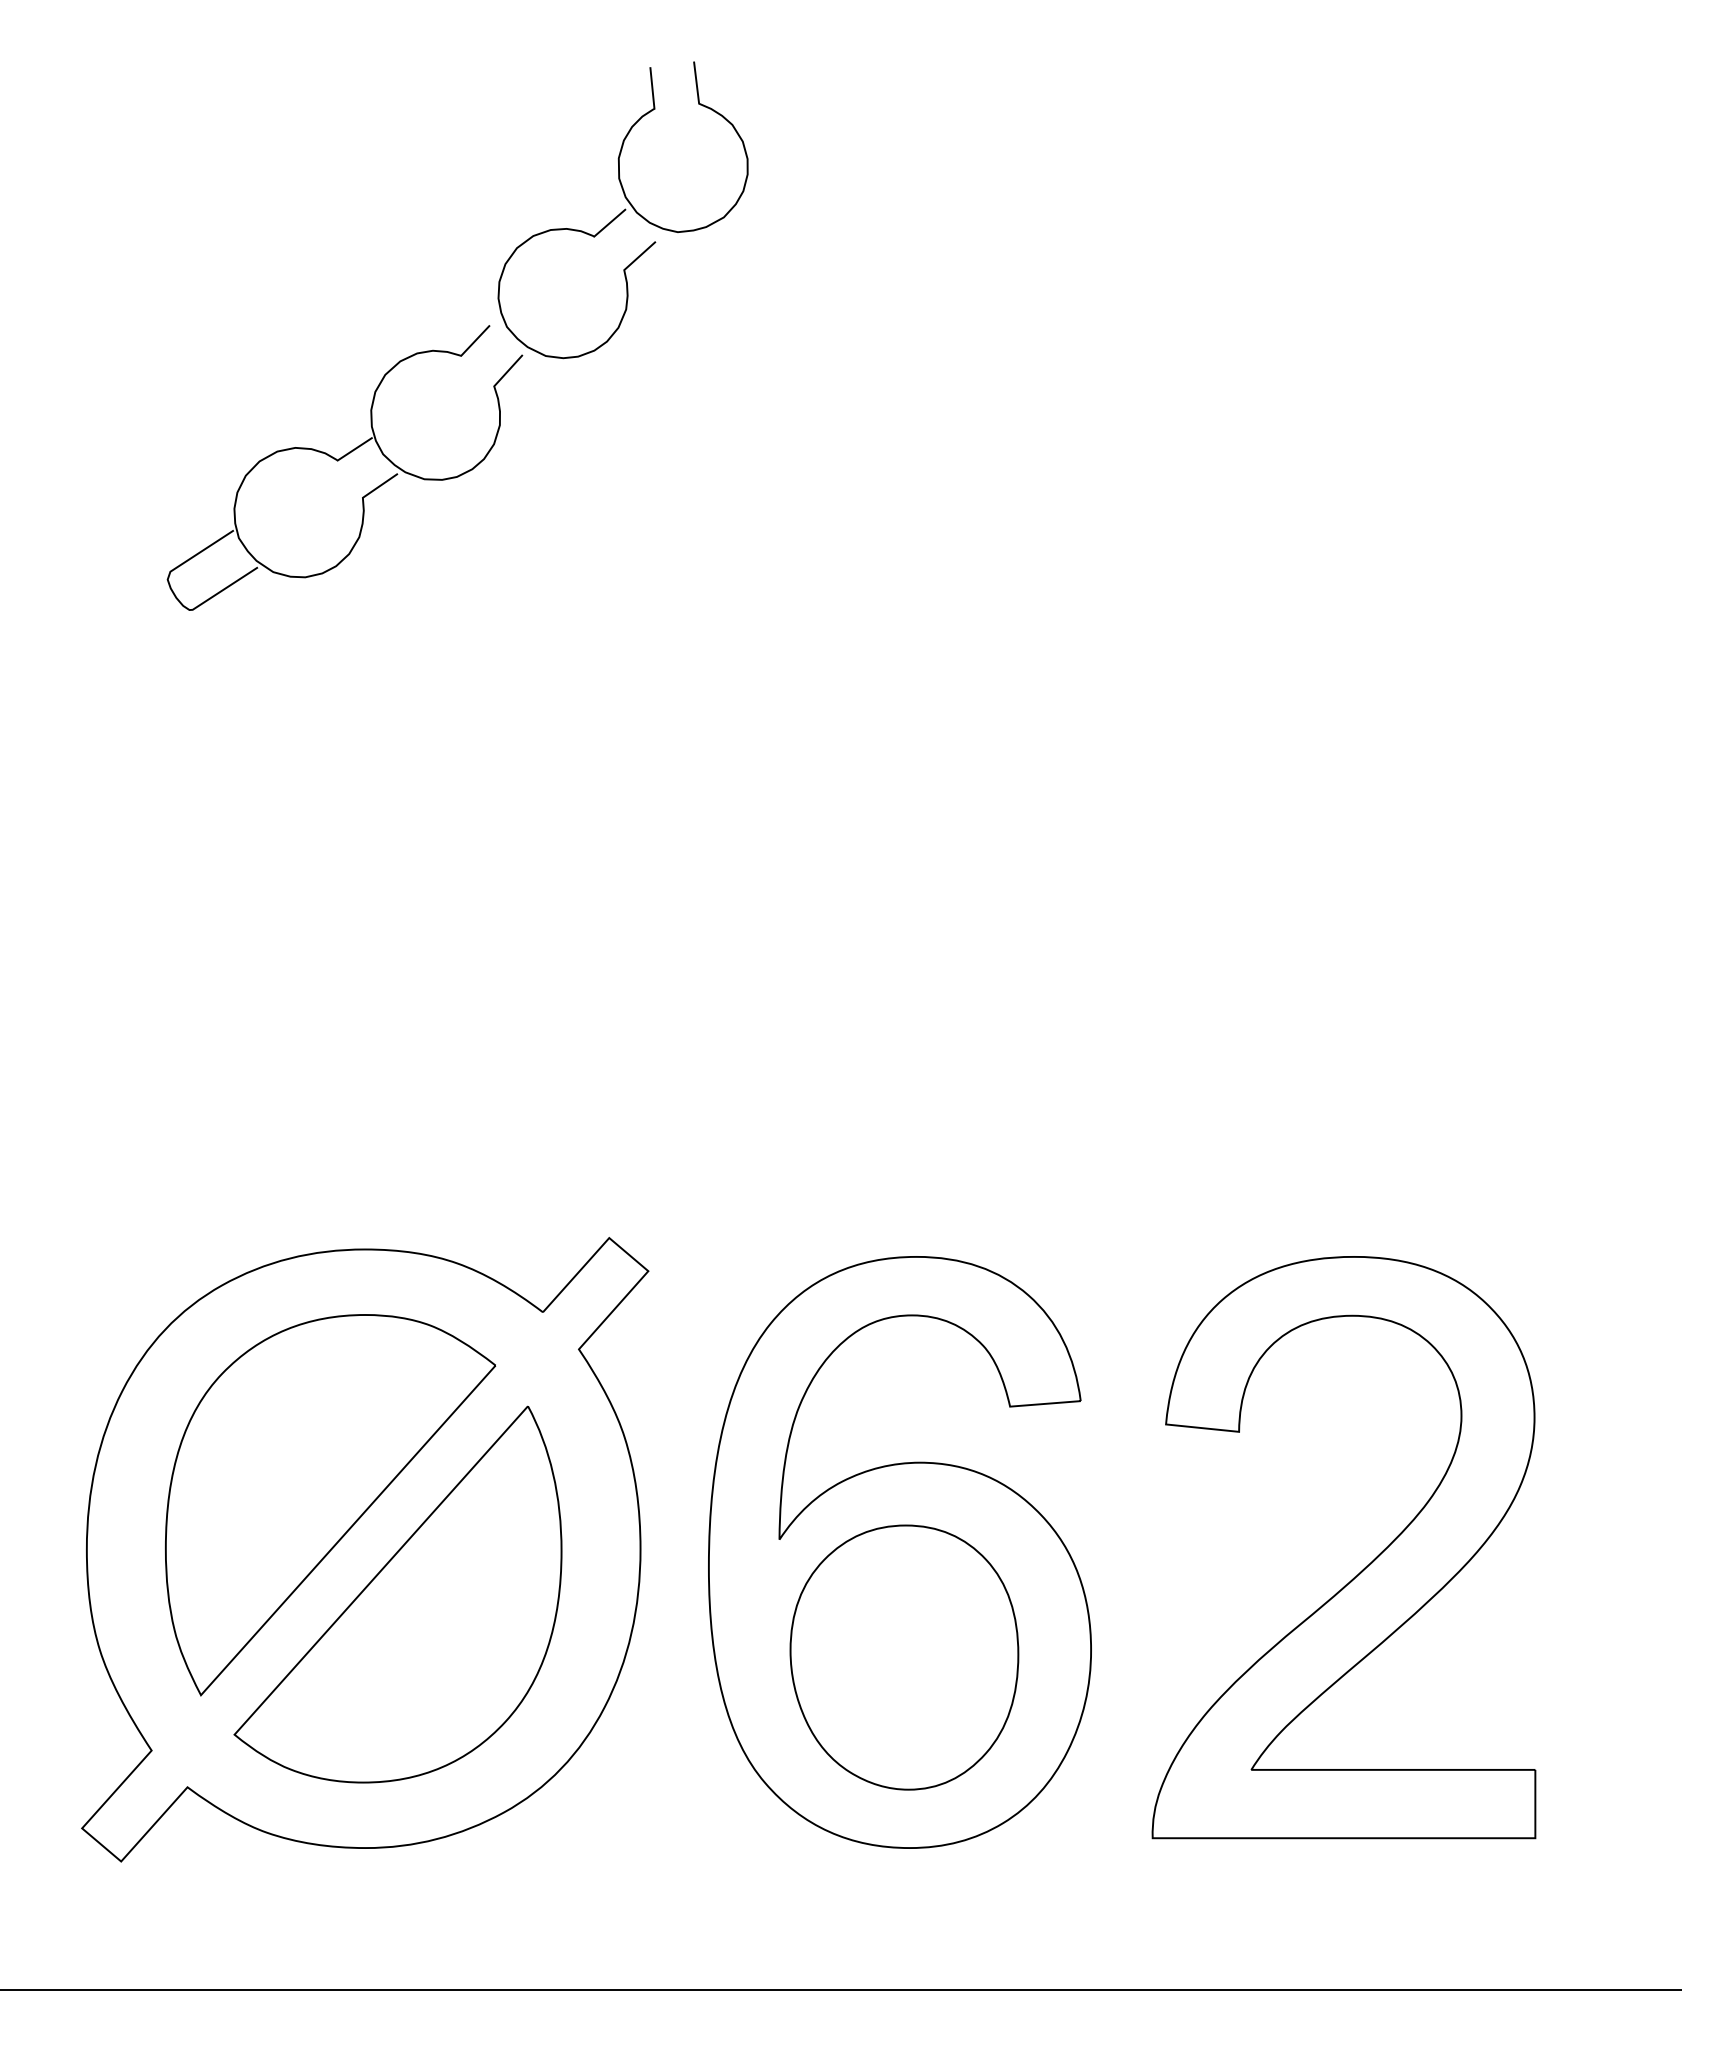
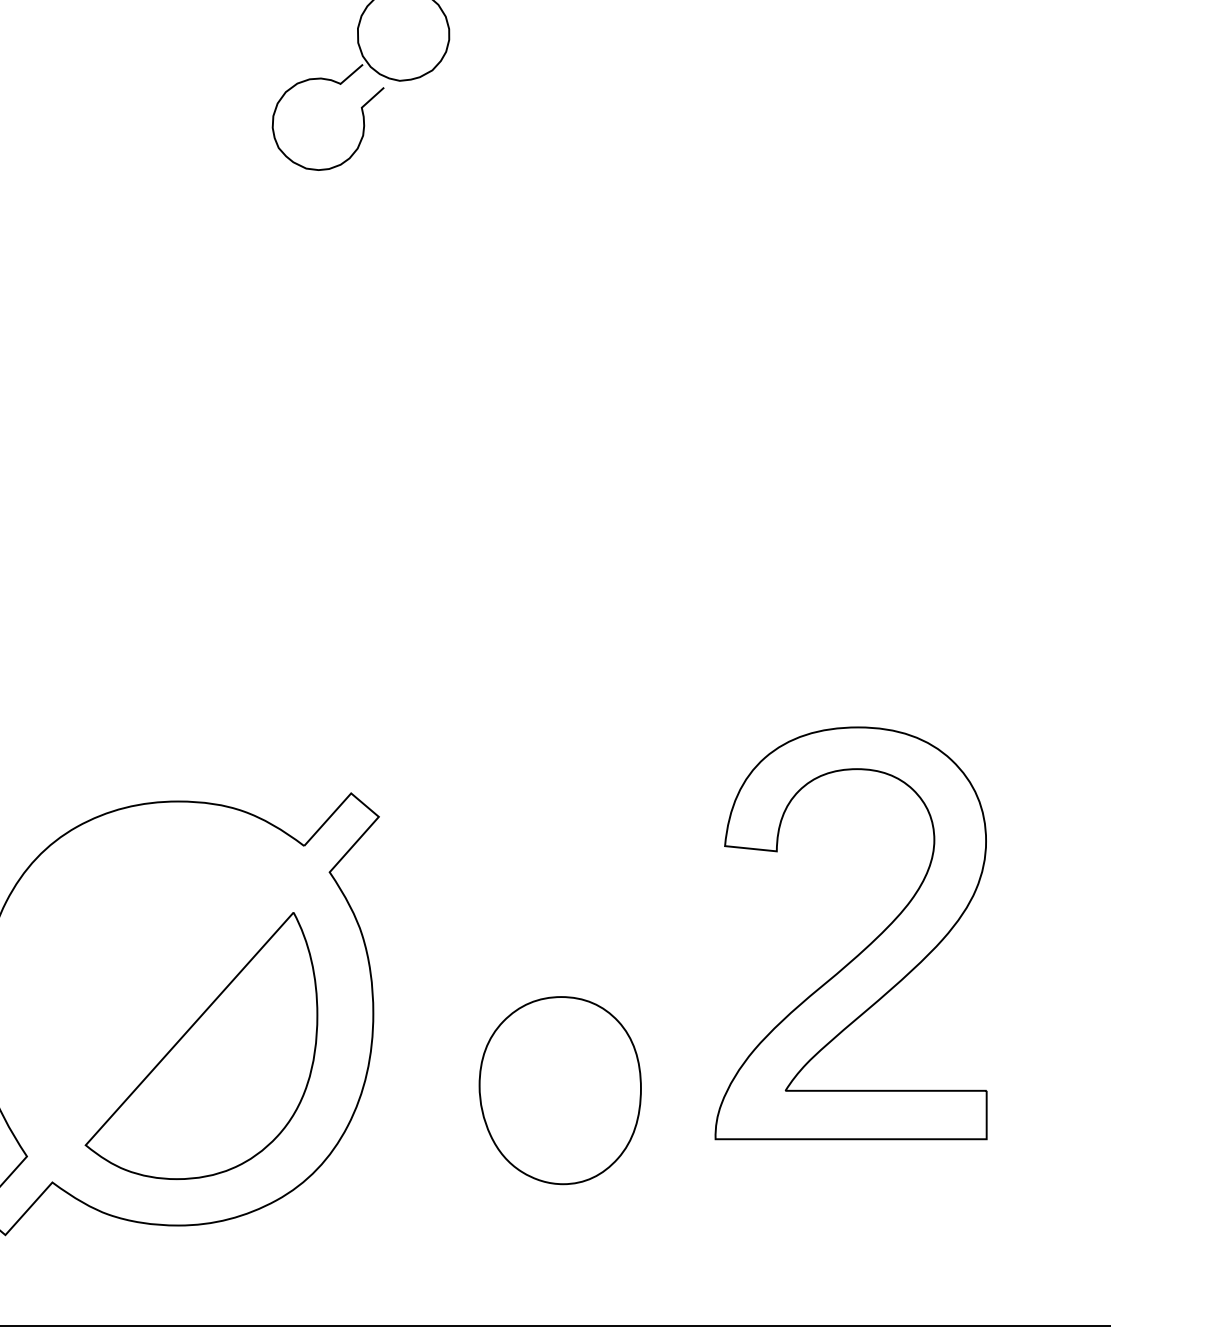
part: (338, 461) -> (159, 243), removed
part: (330, 1505) -> (153, 982), removed
part: (899, 1552) -> (556, 1016), removed
part: (1364, 1567) -> (865, 947), moved

